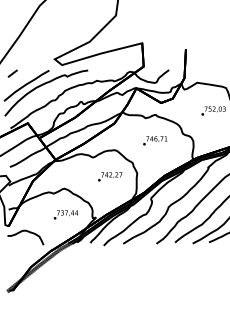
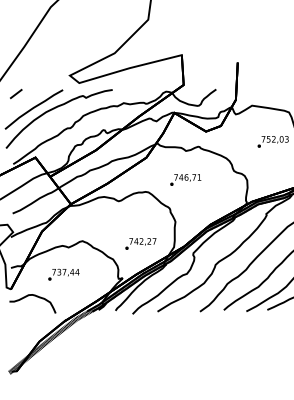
text: (155, 140) -> (186, 179), moved
text: (110, 176) -> (141, 243), moved
text: (65, 214) -> (63, 274), moved

